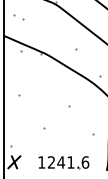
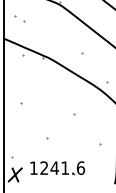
part: (63, 162) -> (57, 168), moved

